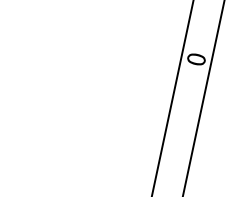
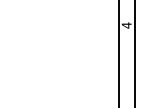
text: (196, 59) -> (126, 25), 0 -> 4

